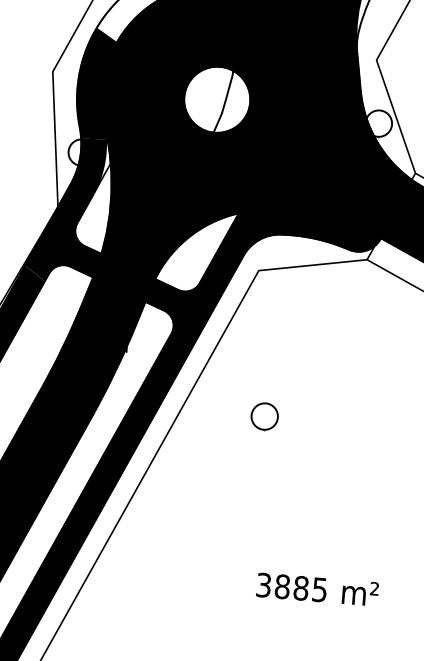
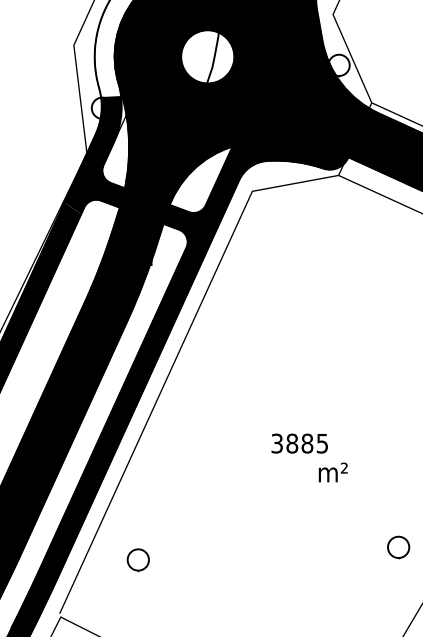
fill: (95, 83) -> (108, 51), removed
part: (264, 417) -> (266, 308), removed
text: (359, 592) -> (332, 472), moved

